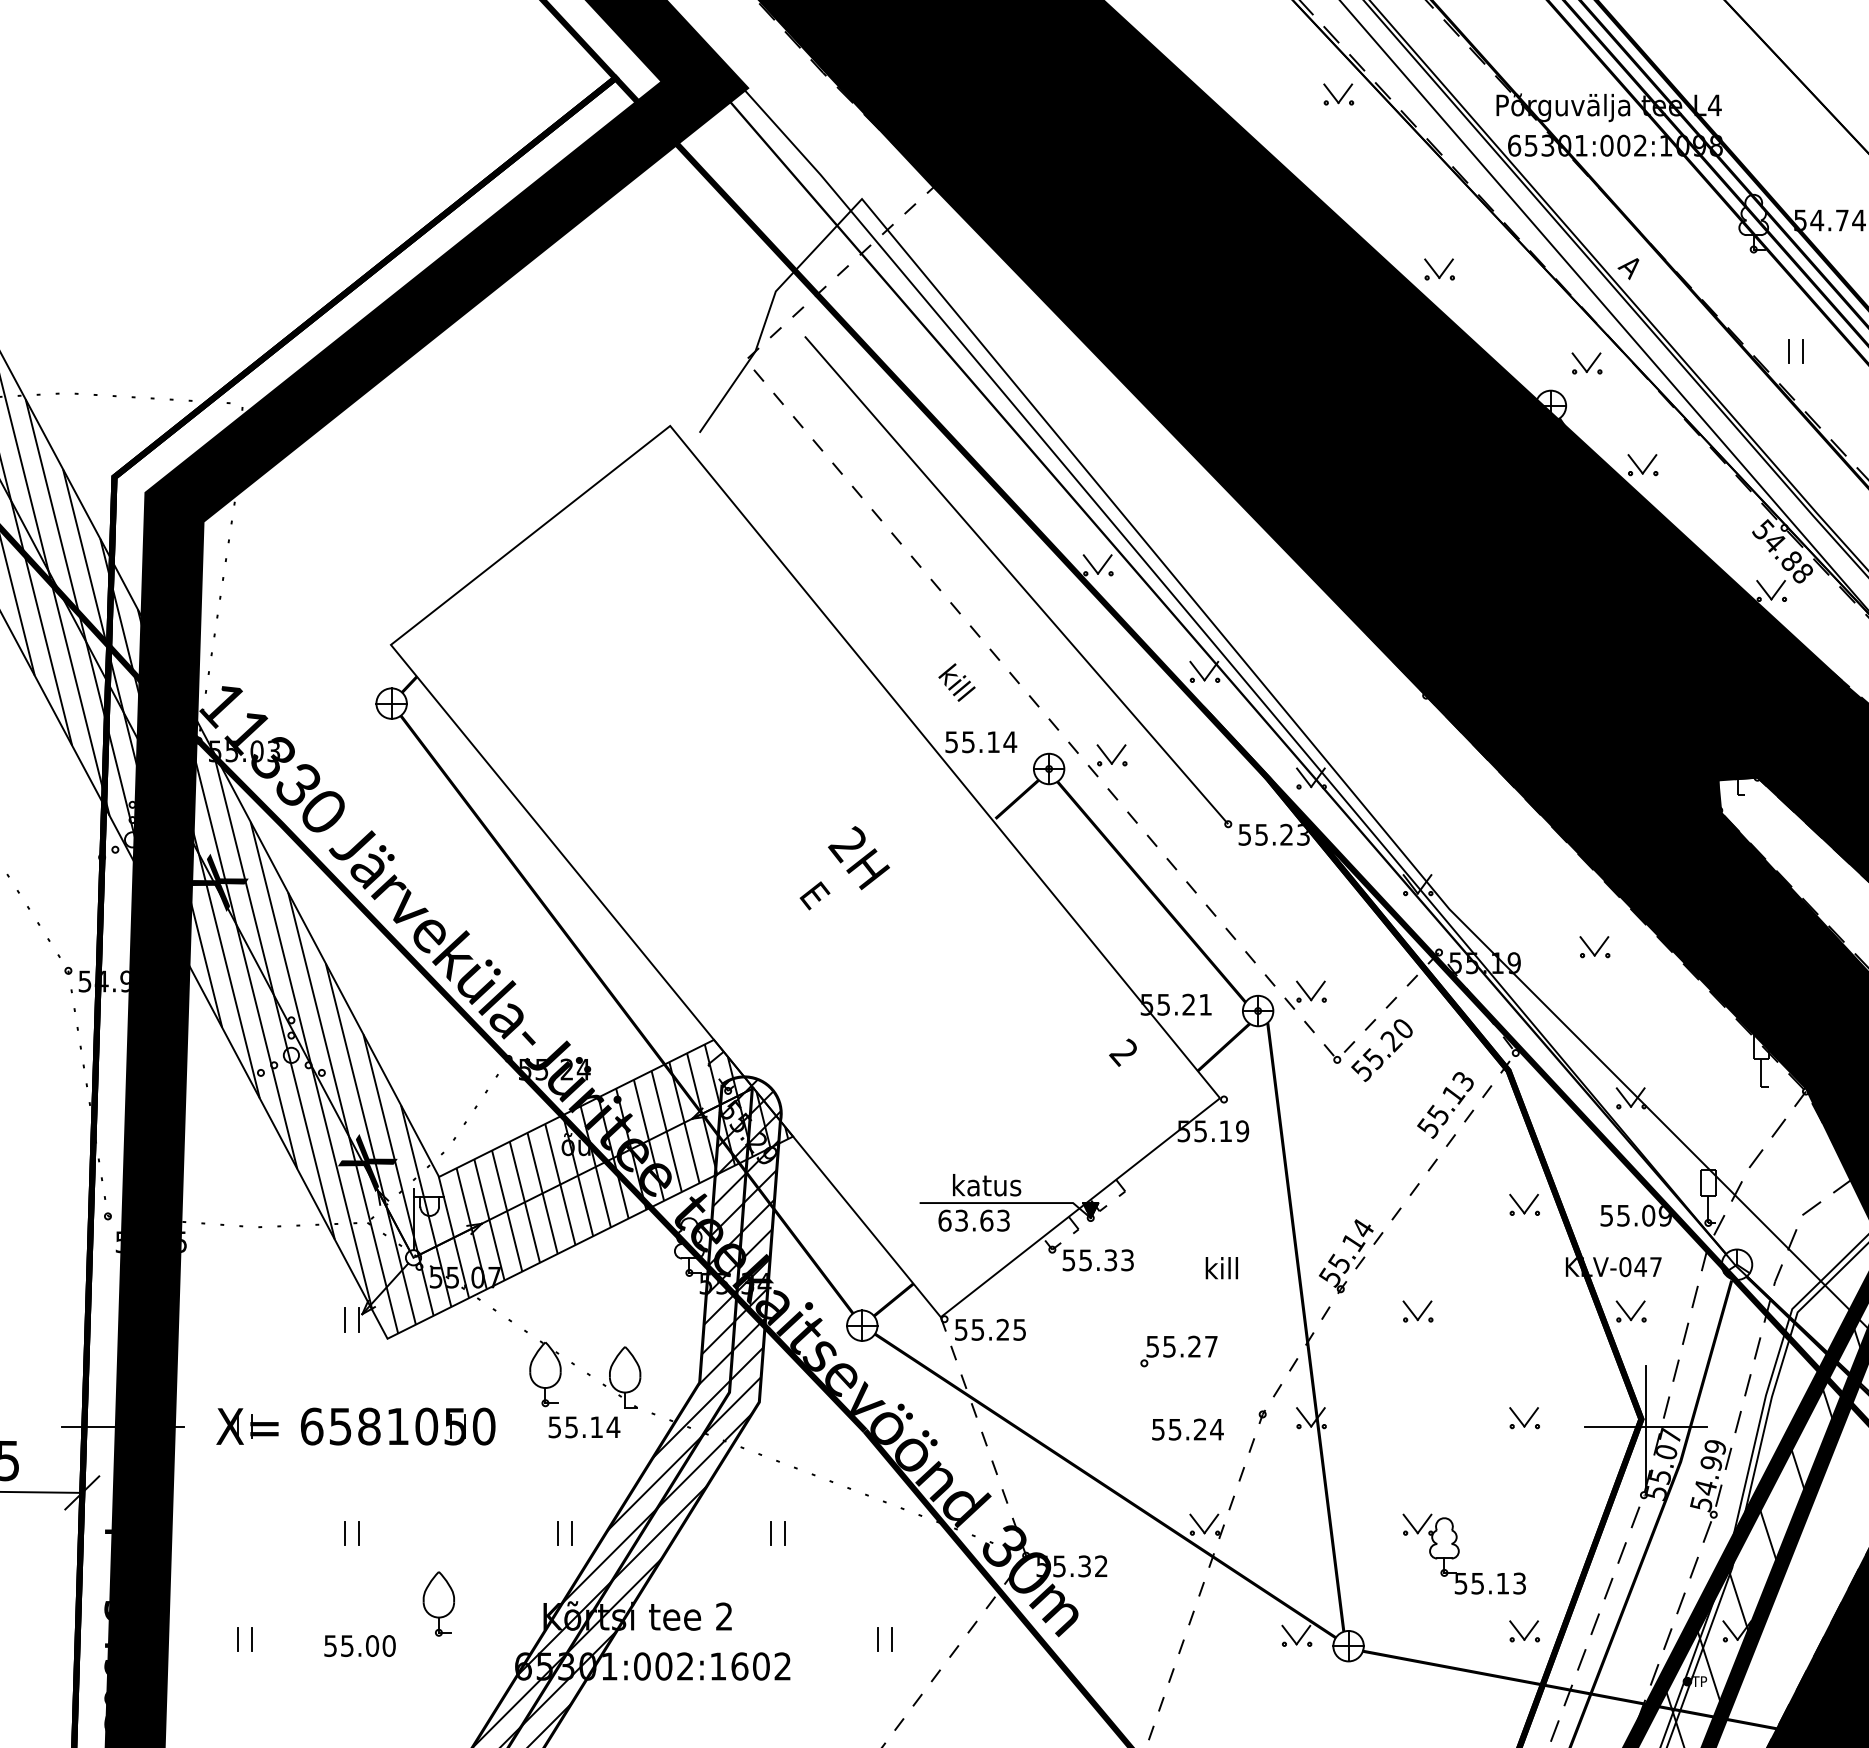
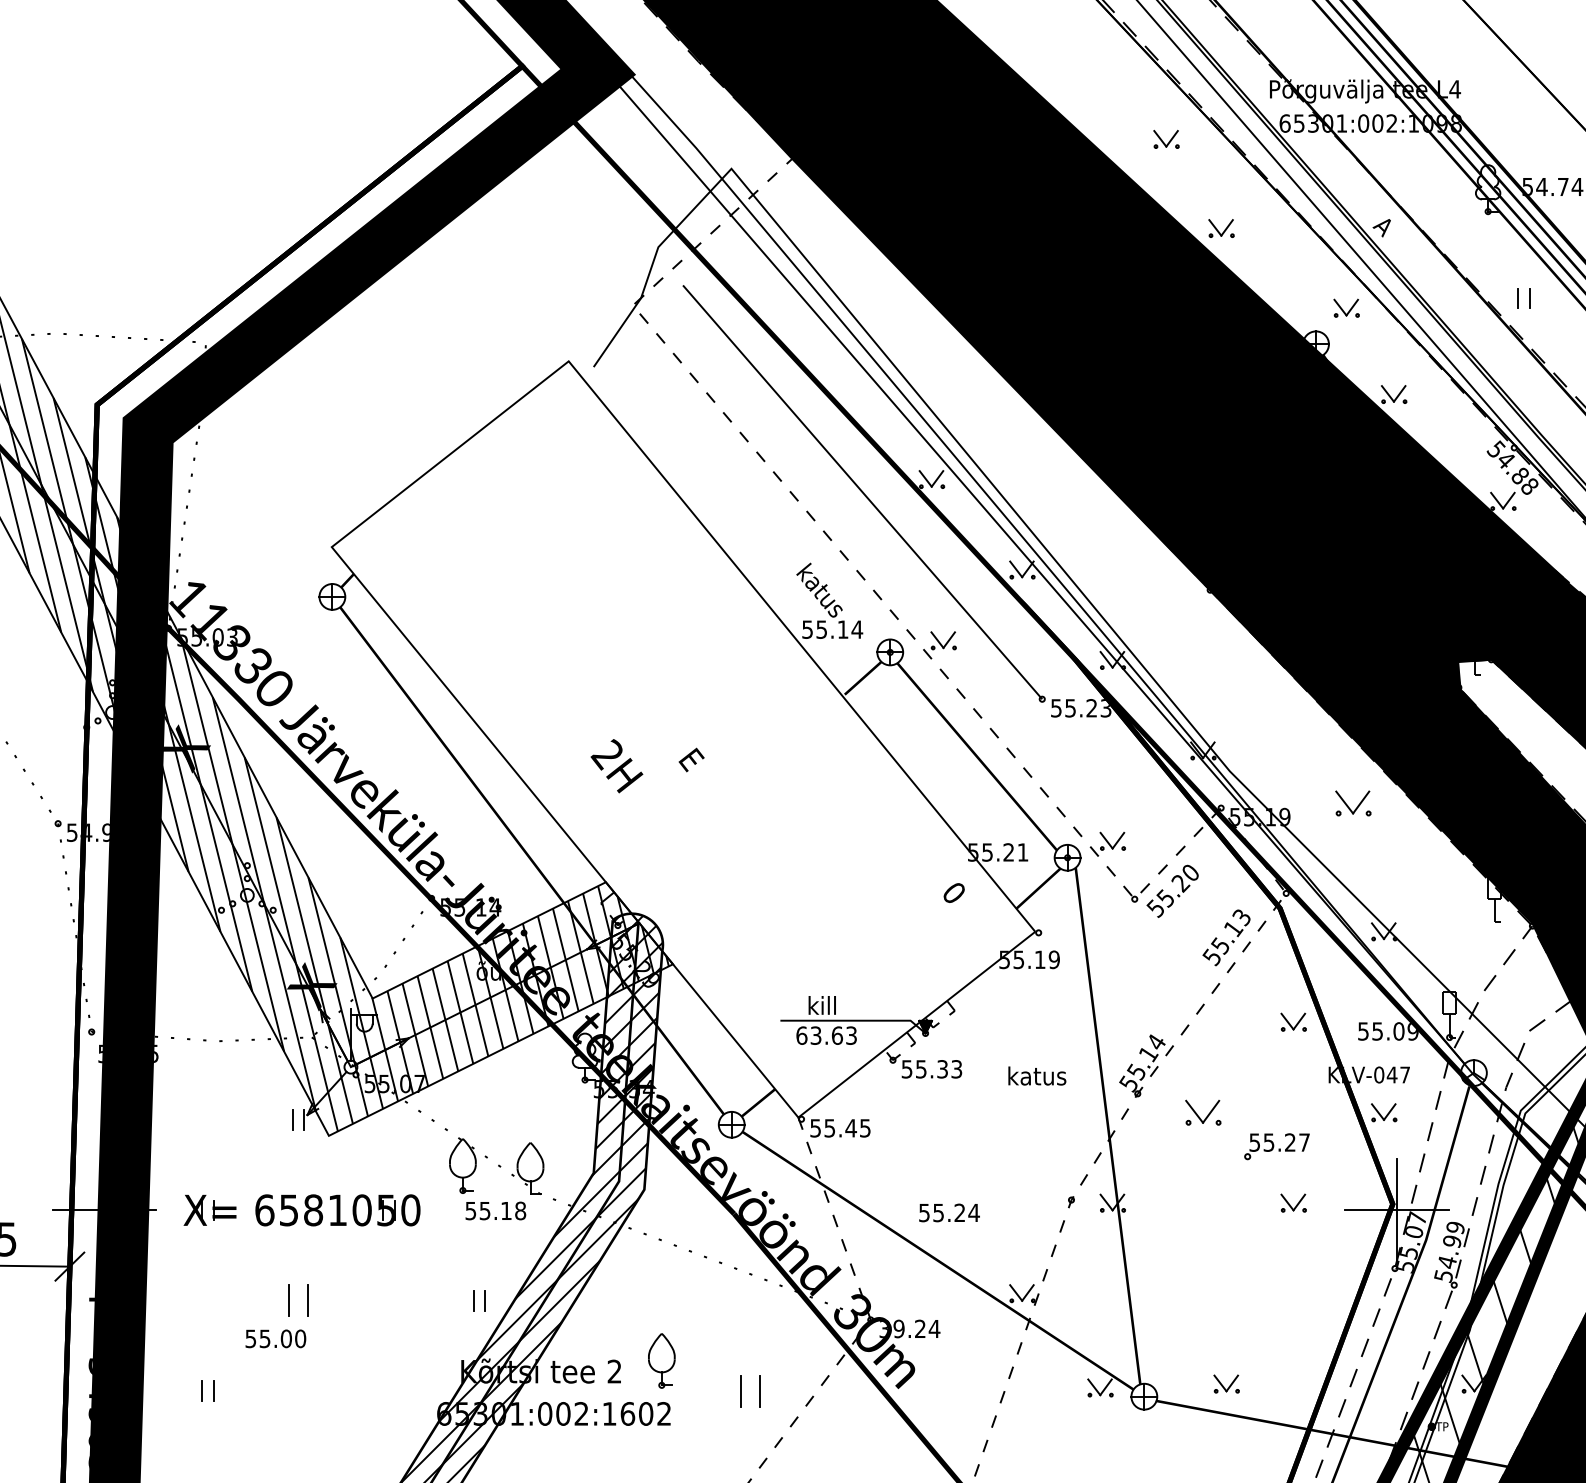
part: (1338, 94) -> (1166, 139), moved
text: (970, 701) -> (823, 595), kill -> katus
text: (858, 858) -> (616, 766), moved
part: (1594, 947) -> (1353, 803), size x1.4
text: (1122, 1052) -> (952, 892), 2 -> 0
text: (566, 1069) -> (480, 907), 55.24 -> 55.14
text: (994, 1185) -> (843, 1005), katus -> kill
text: (1222, 1268) -> (1037, 1076), kill -> katus
part: (1417, 1311) -> (1202, 1112), size x1.4
text: (1002, 1329) -> (850, 1127), 55.25 -> 55.45
part: (1178, 1351) -> (1276, 1146), moved
text: (613, 1427) -> (520, 1211), 55.14 -> 55.18
text: (1187, 1429) -> (949, 1212), moved
part: (351, 1533) -> (298, 1301), size x1.6
part: (777, 1533) -> (659, 1301), removed
part: (1463, 1553) -> (1241, 1318), removed
text: (1072, 1566) -> (910, 1329), 55.32 -> 39.24
part: (438, 1603) -> (661, 1360), moved
part: (1524, 1631) -> (1226, 1384), moved
part: (884, 1639) -> (750, 1391), size x1.6
text: (359, 1645) -> (275, 1338), moved

